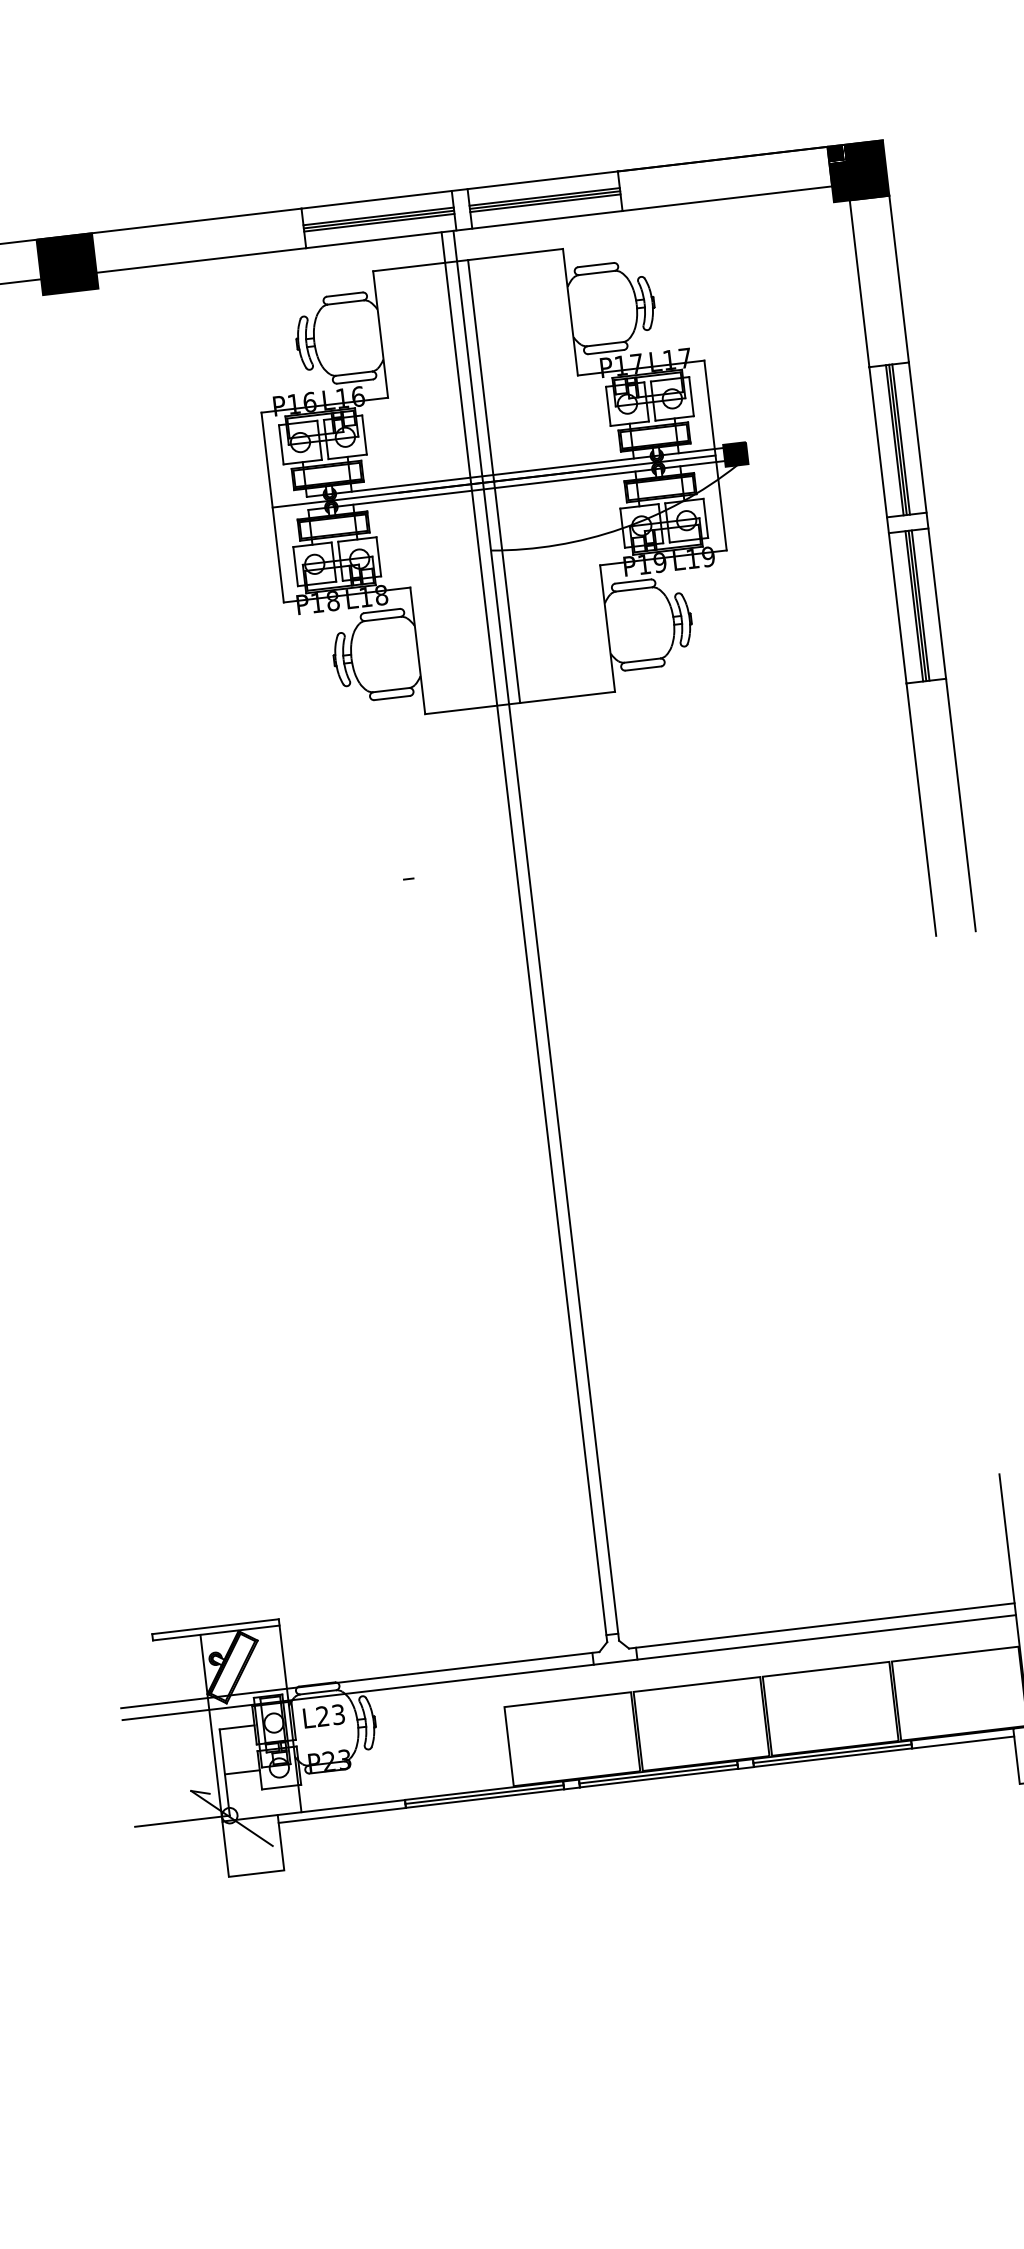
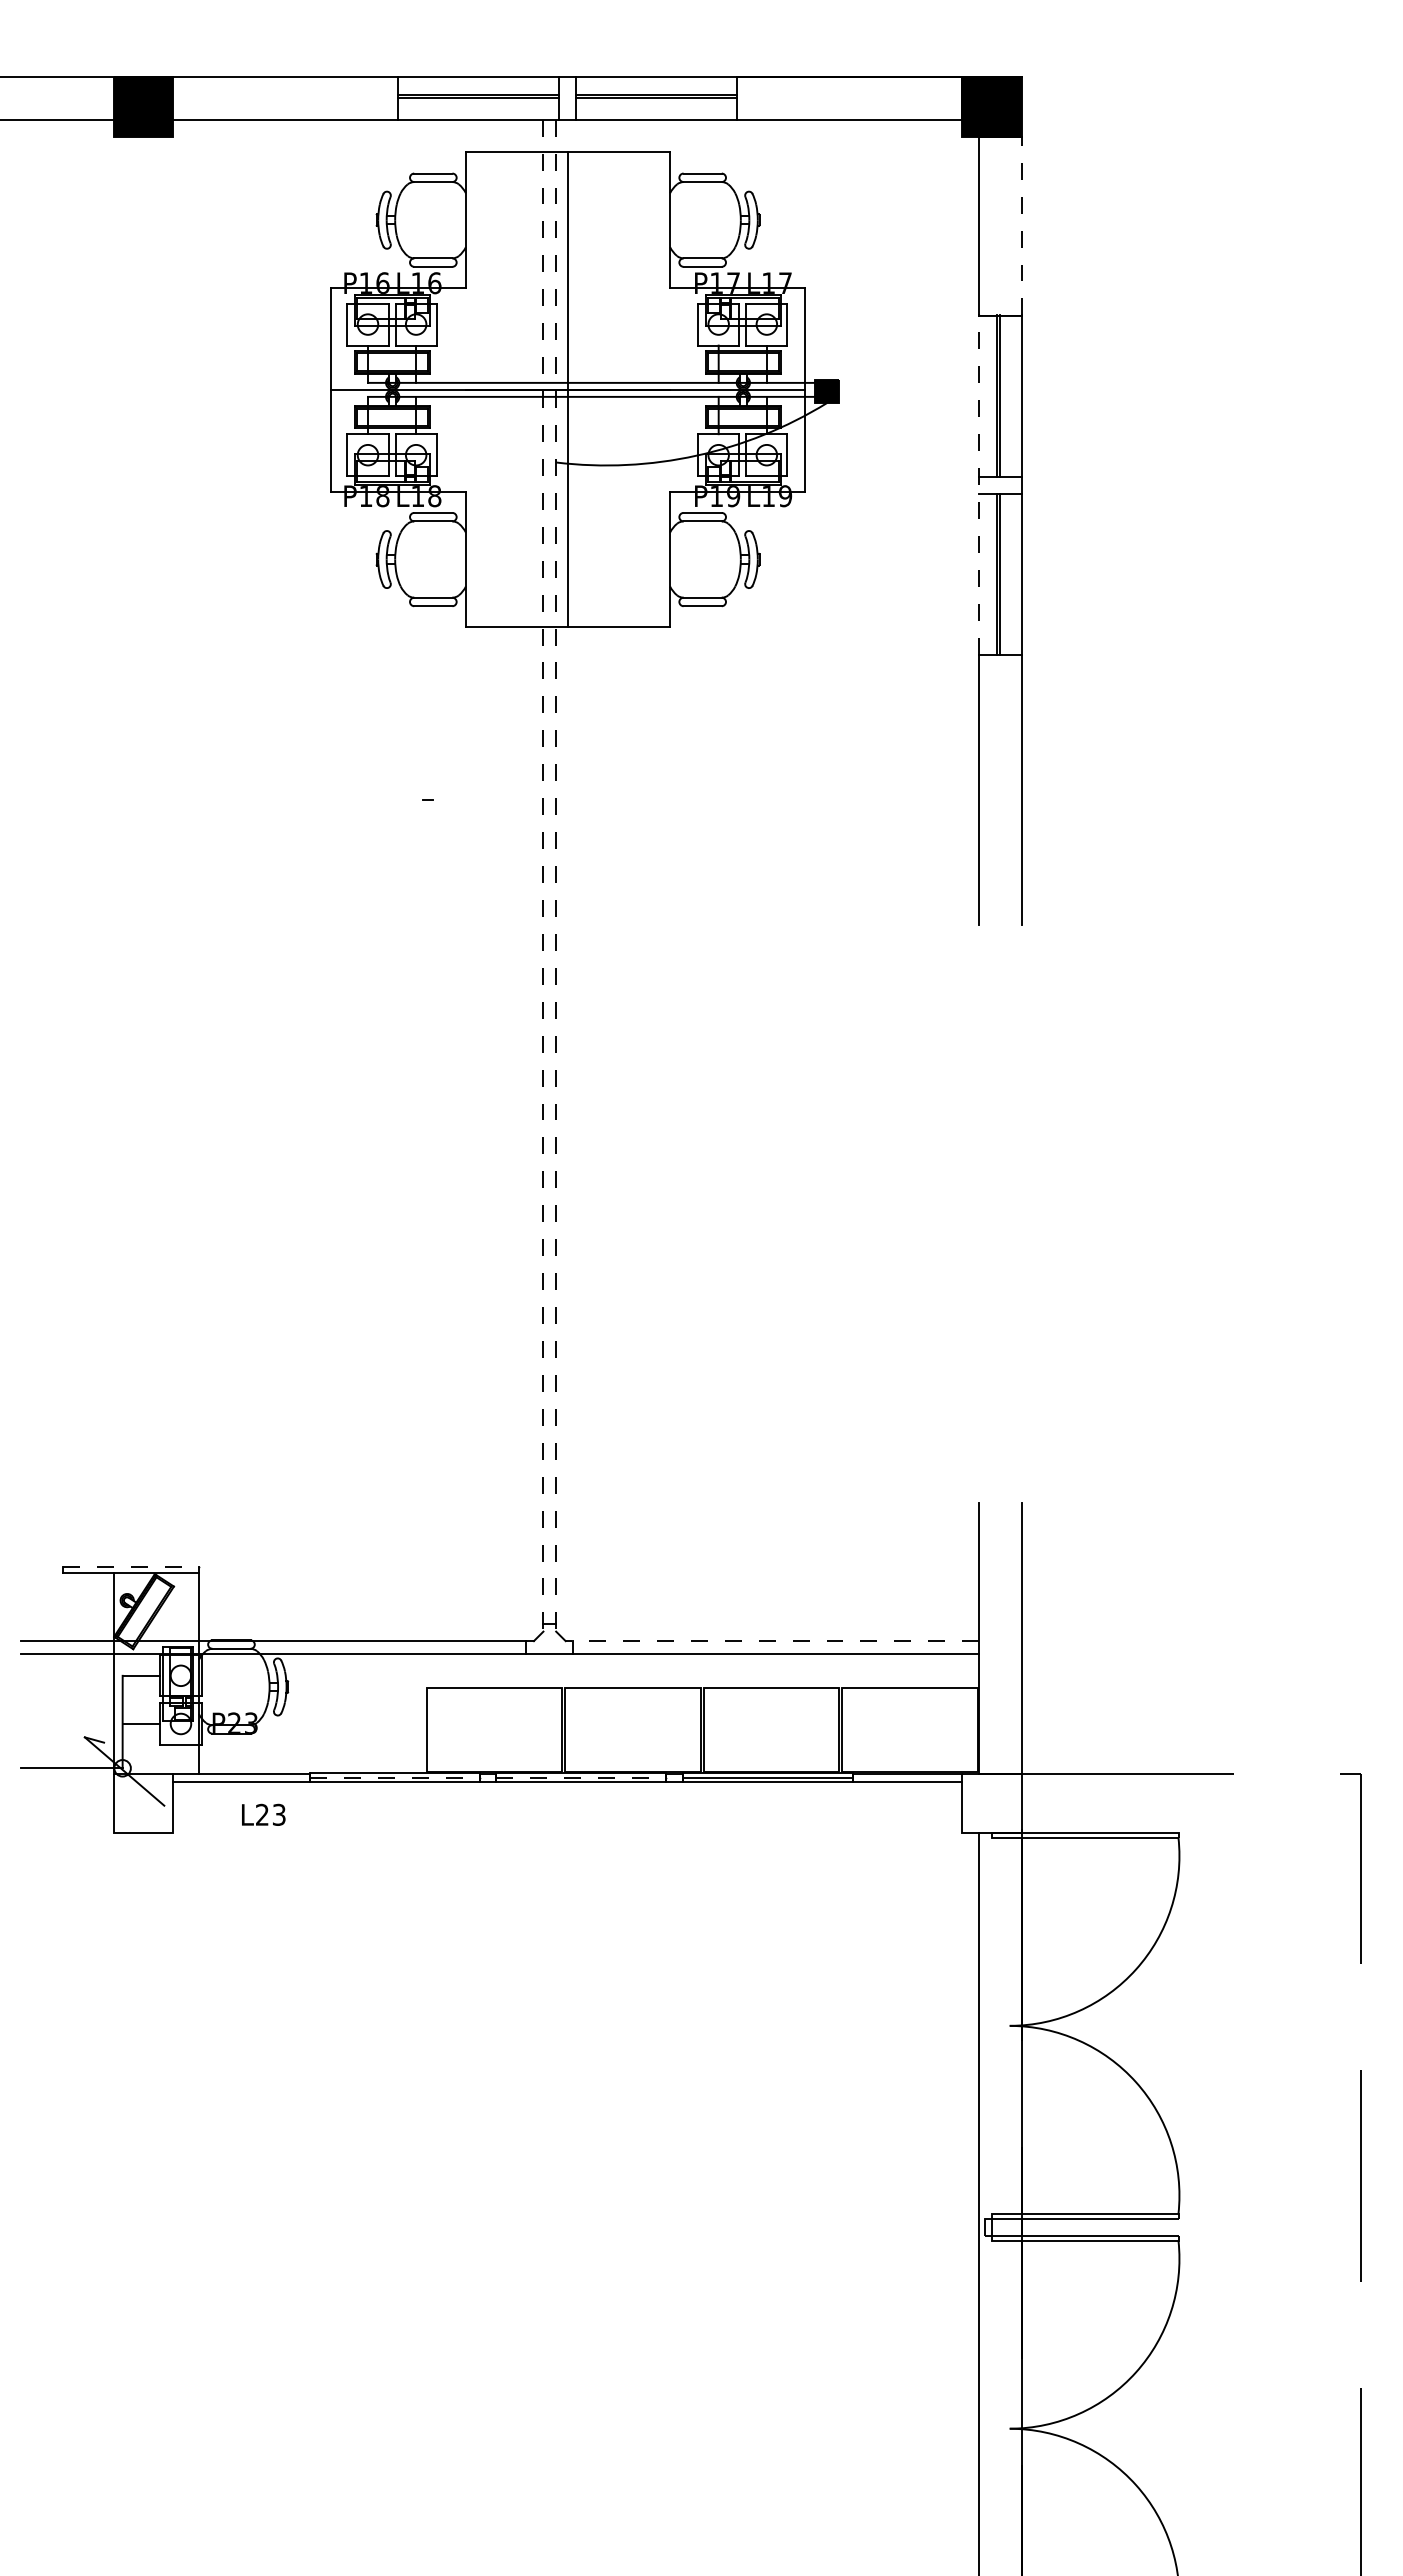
line: (545, 202) -> (656, 101), removed
line: (379, 222) -> (478, 101), removed
line: (898, 278) -> (1021, 225), solid -> dashed
line: (900, 439) -> (1003, 395), removed
line: (888, 525) -> (979, 485), solid -> dashed
line: (920, 605) -> (1003, 573), removed
line: (536, 935) -> (556, 875), solid -> dashed
line: (524, 937) -> (543, 875), solid -> dashed
line: (215, 1626) -> (131, 1566), solid -> dashed
line: (821, 1626) -> (772, 1641), solid -> dashed
text: (323, 1715) -> (263, 1814), moved
line: (658, 1774) -> (581, 1777), solid -> dashed
line: (484, 1794) -> (394, 1777), solid -> dashed

